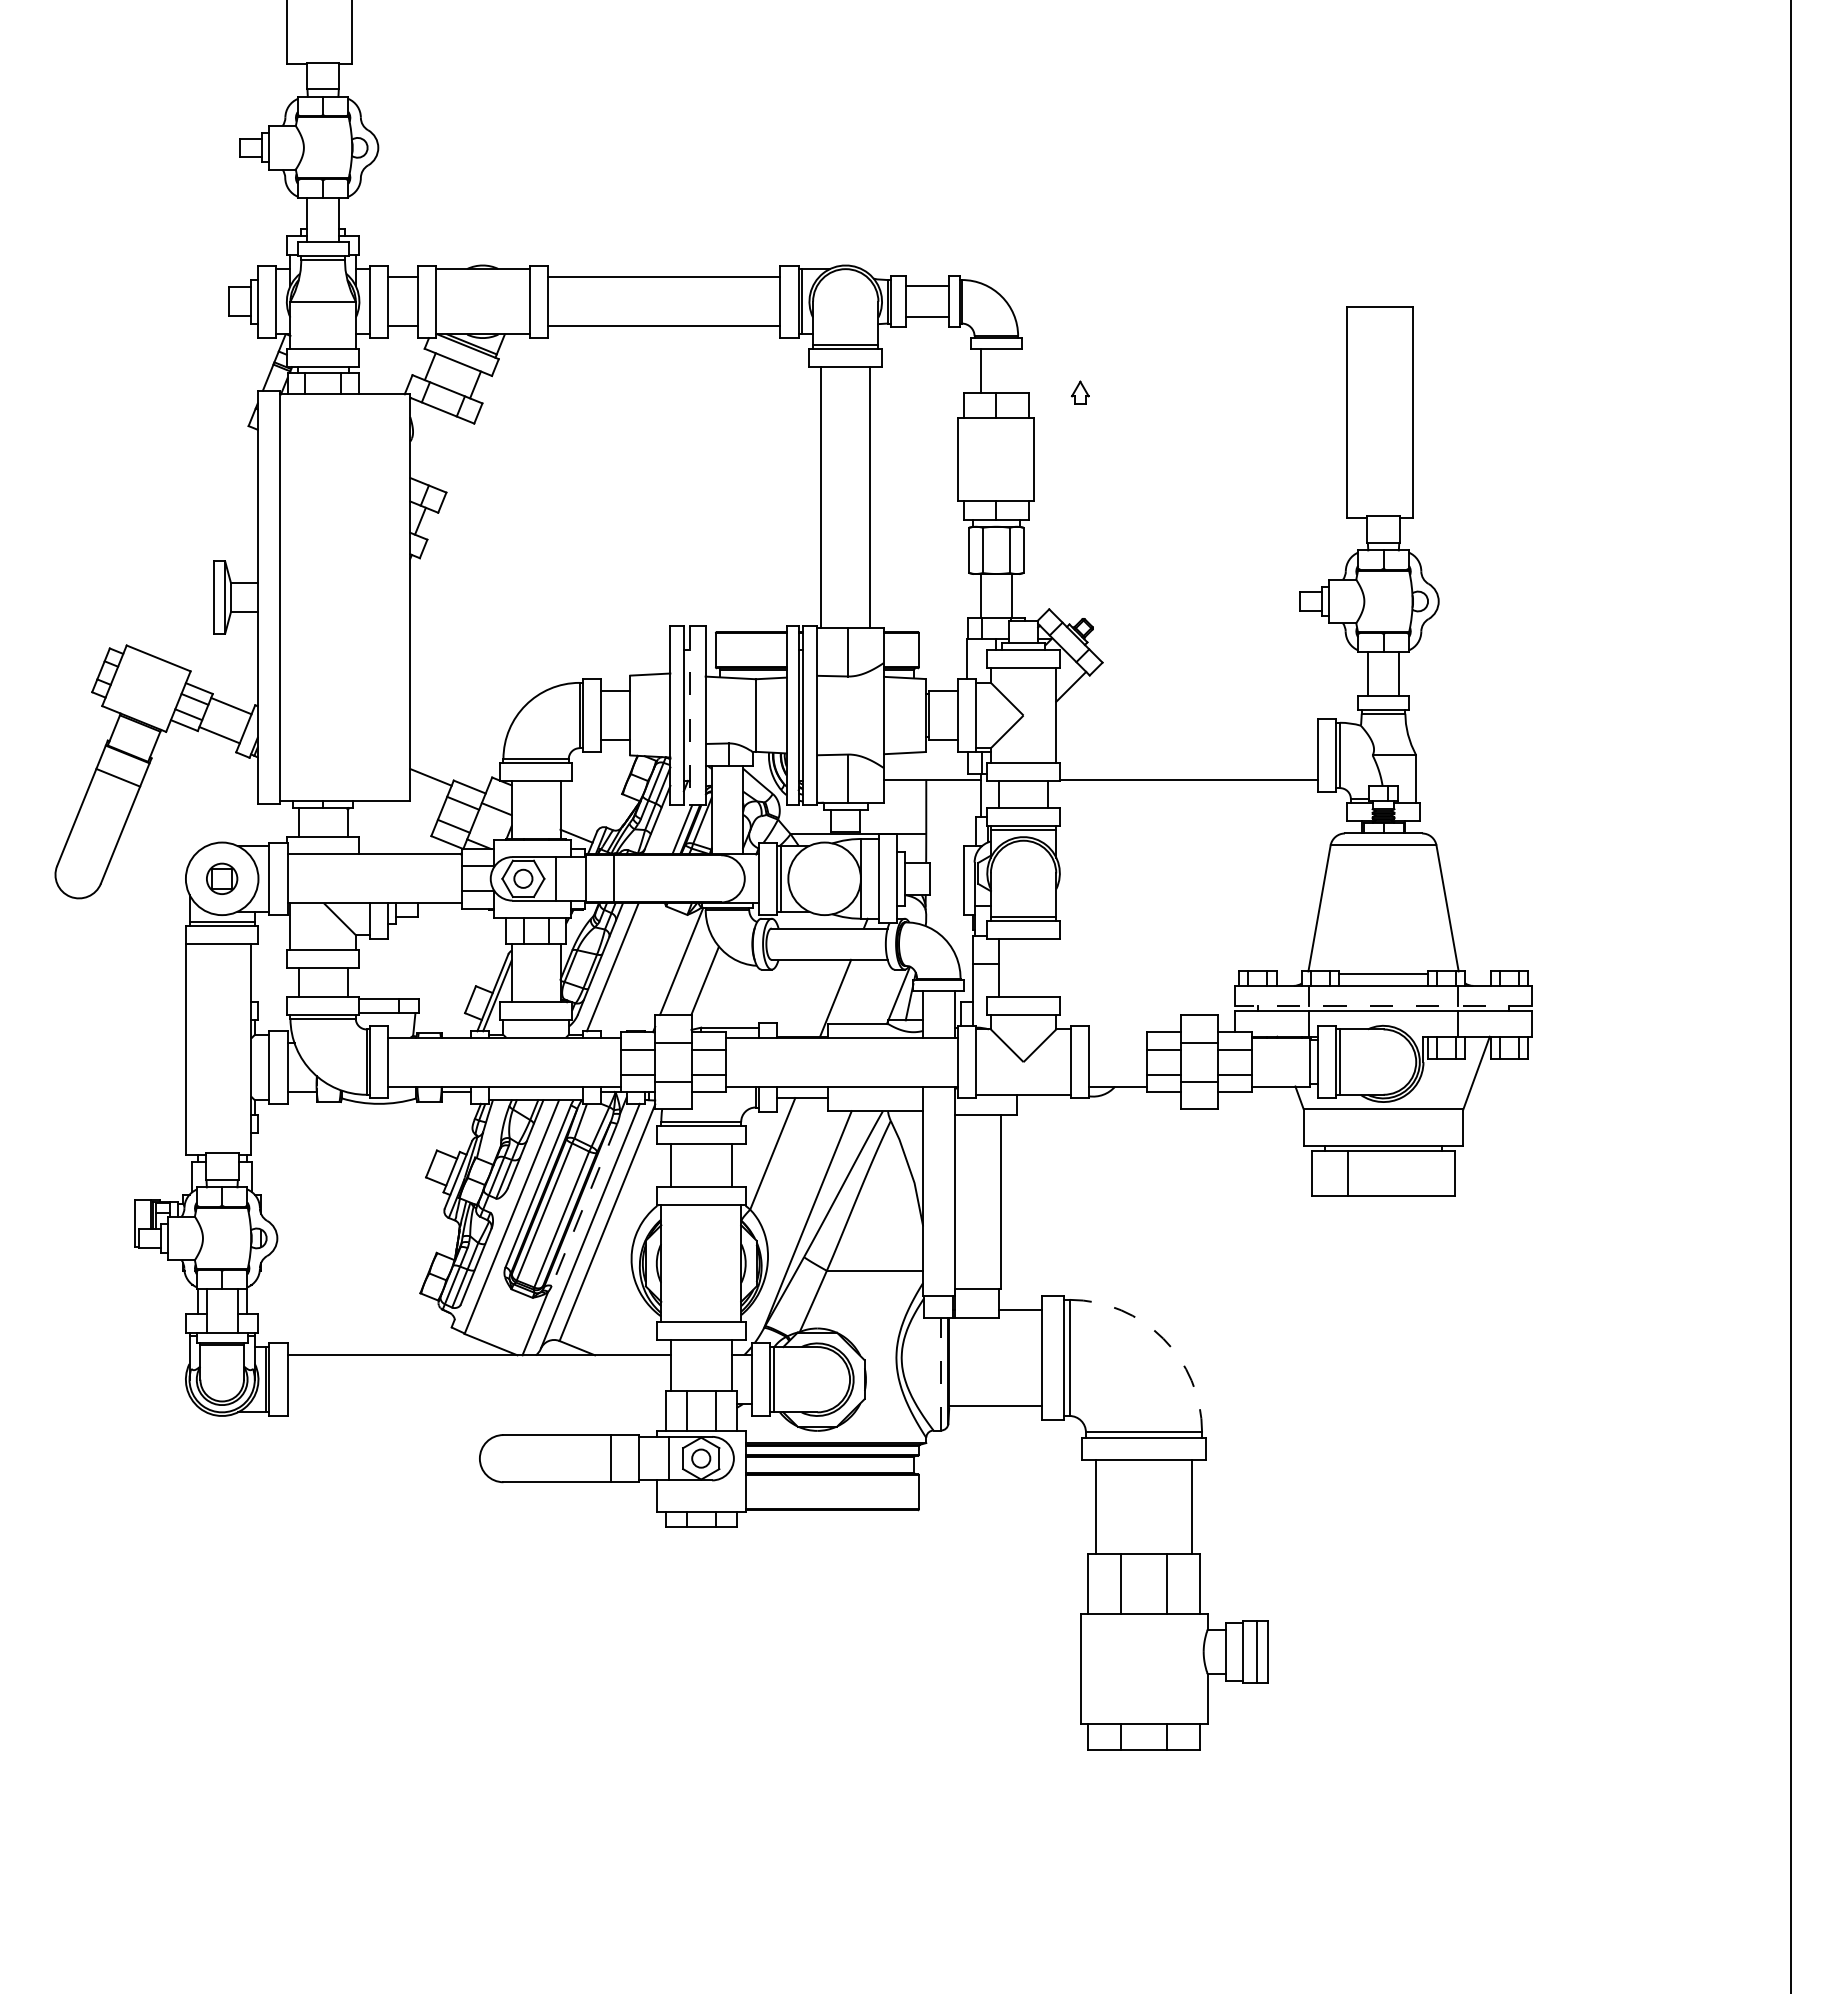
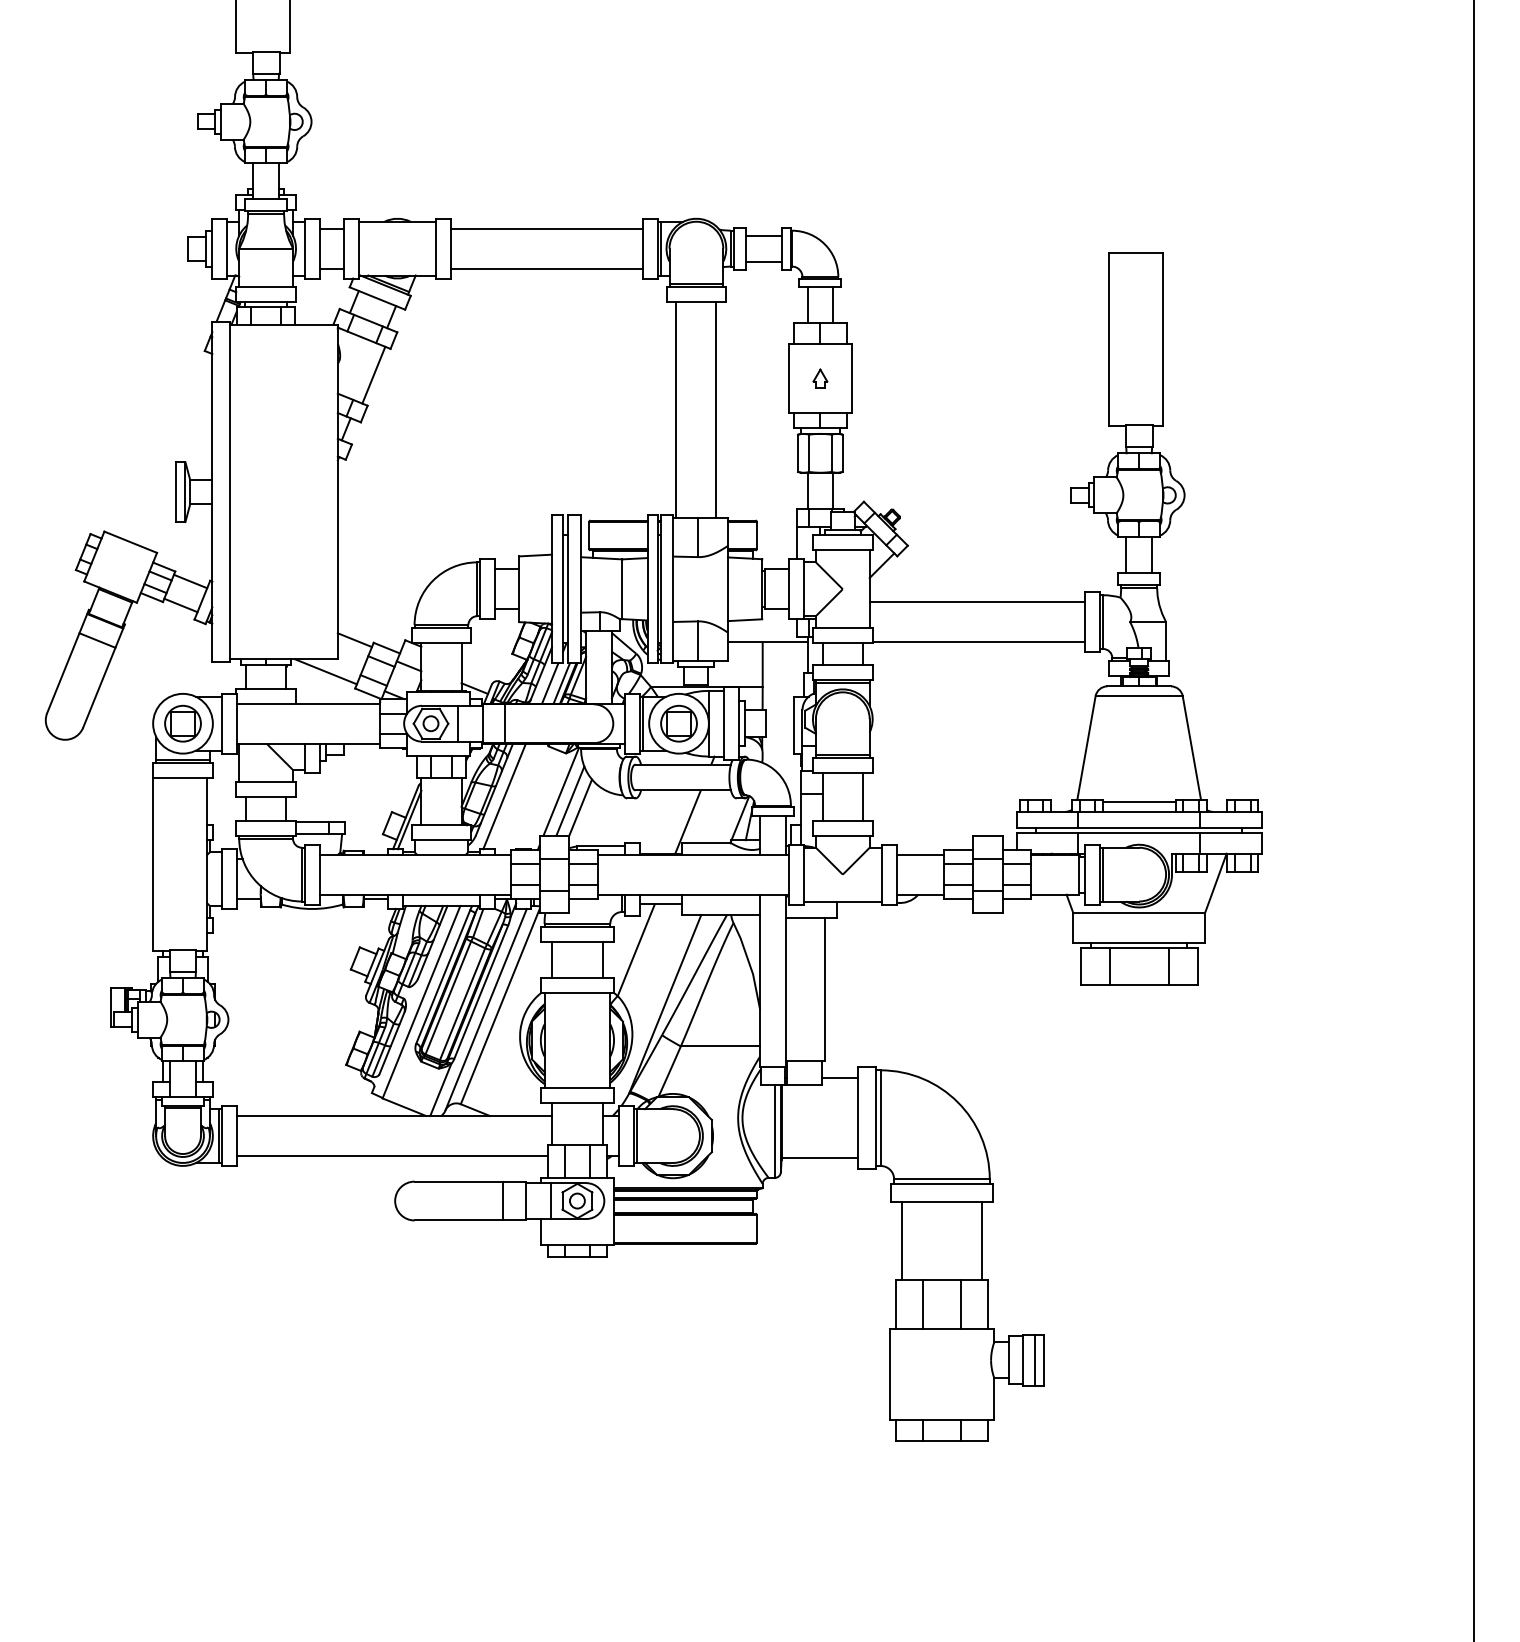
line: (1012, 370) -> (833, 305), added
part: (1080, 392) -> (820, 378), moved
line: (453, 455) -> (373, 375), added
line: (690, 715) -> (568, 589), dashed -> solid
line: (1187, 731) -> (977, 602), added
line: (395, 815) -> (325, 671), added
line: (667, 830) -> (549, 683), added
part: (221, 878) -> (182, 723), size x1.43
part: (824, 878) -> (678, 723), added
line: (1047, 967) -> (862, 796), added
line: (692, 972) -> (570, 800), added
line: (1383, 1006) -> (1139, 828), dashed -> solid
line: (1117, 1037) -> (920, 854), added
line: (1419, 1173) -> (1168, 966), added
line: (584, 1205) -> (481, 992), dashed -> solid
arc: (1163, 1338) -> (958, 1102), dashed -> solid
line: (941, 1373) -> (775, 1130), dashed -> solid
line: (476, 1404) -> (392, 1156), added

